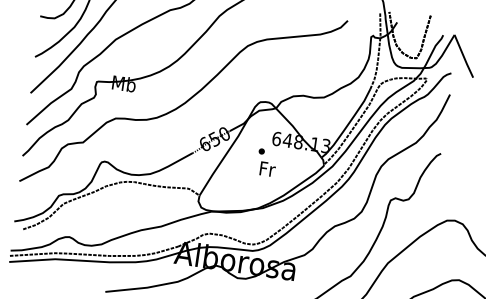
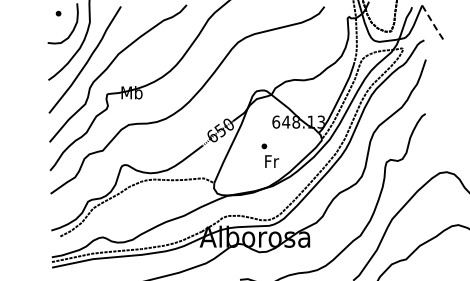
line: (463, 57) -> (433, 24), solid -> dashed
text: (267, 162) -> (270, 155), moved

